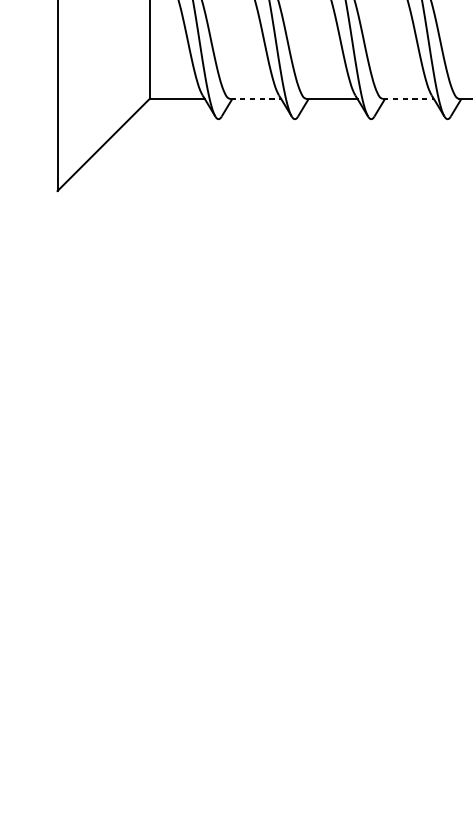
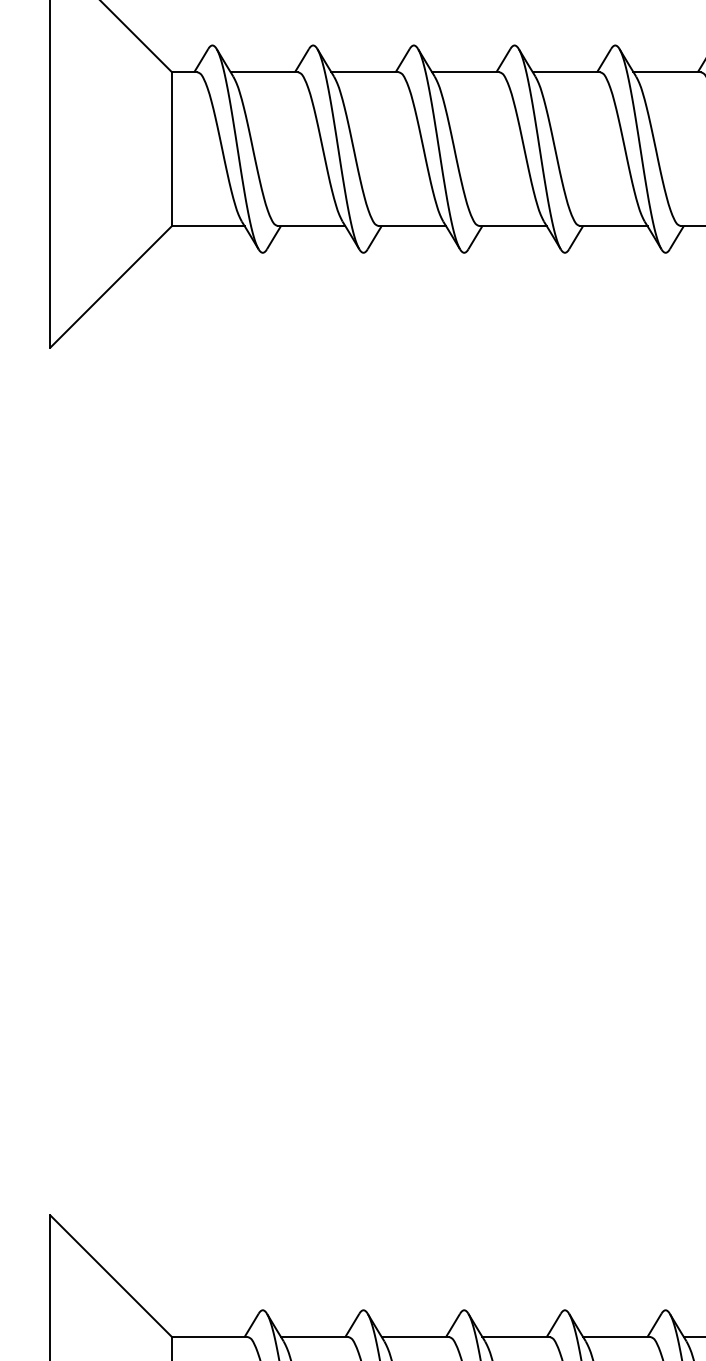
line: (255, 99) -> (311, 226), dashed -> solid
line: (408, 99) -> (513, 226), dashed -> solid

